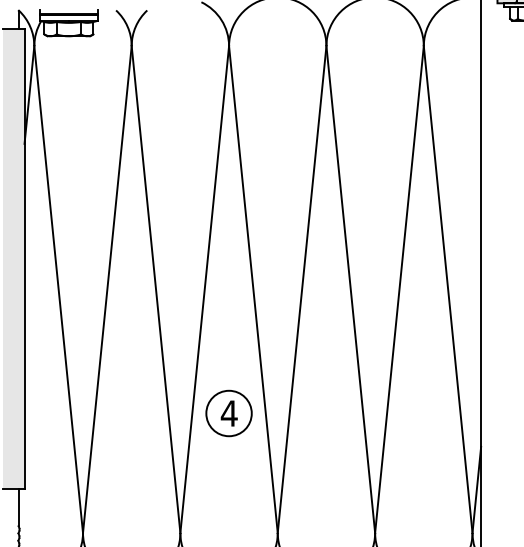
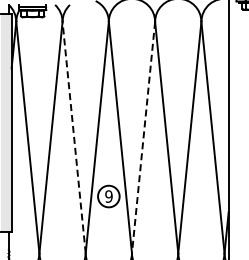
line: (156, 289) -> (74, 137), solid -> dashed
line: (301, 291) -> (143, 138), solid -> dashed
text: (228, 413) -> (108, 196), 4 -> 9

